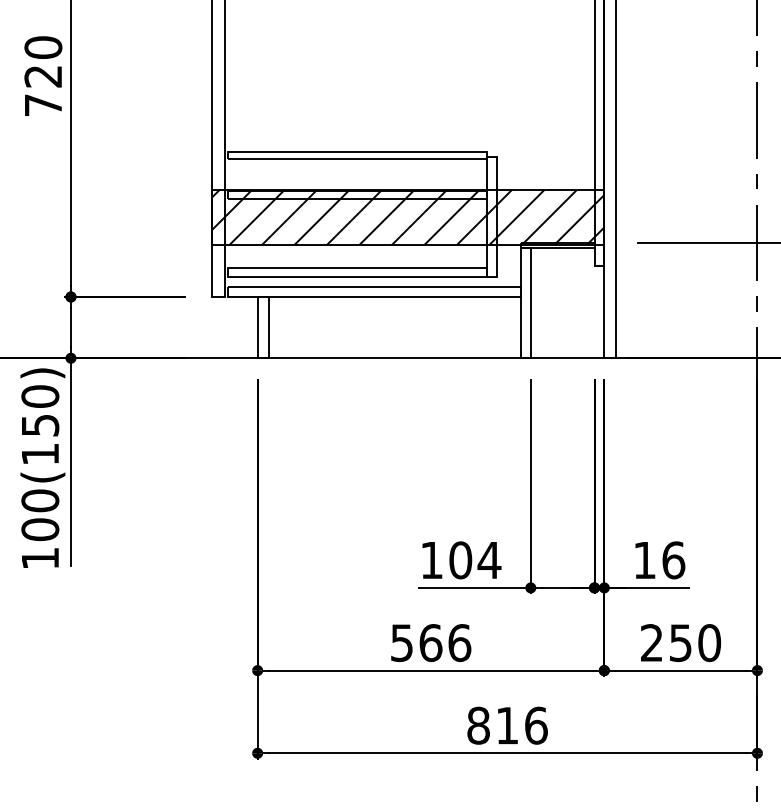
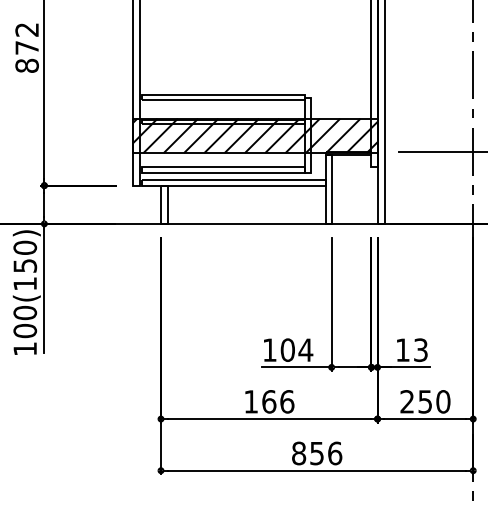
text: (42, 75) -> (26, 47), 720 -> 872
text: (674, 559) -> (421, 349), 16 -> 13
text: (400, 642) -> (250, 401), 566 -> 166
text: (506, 725) -> (316, 453), 816 -> 856

